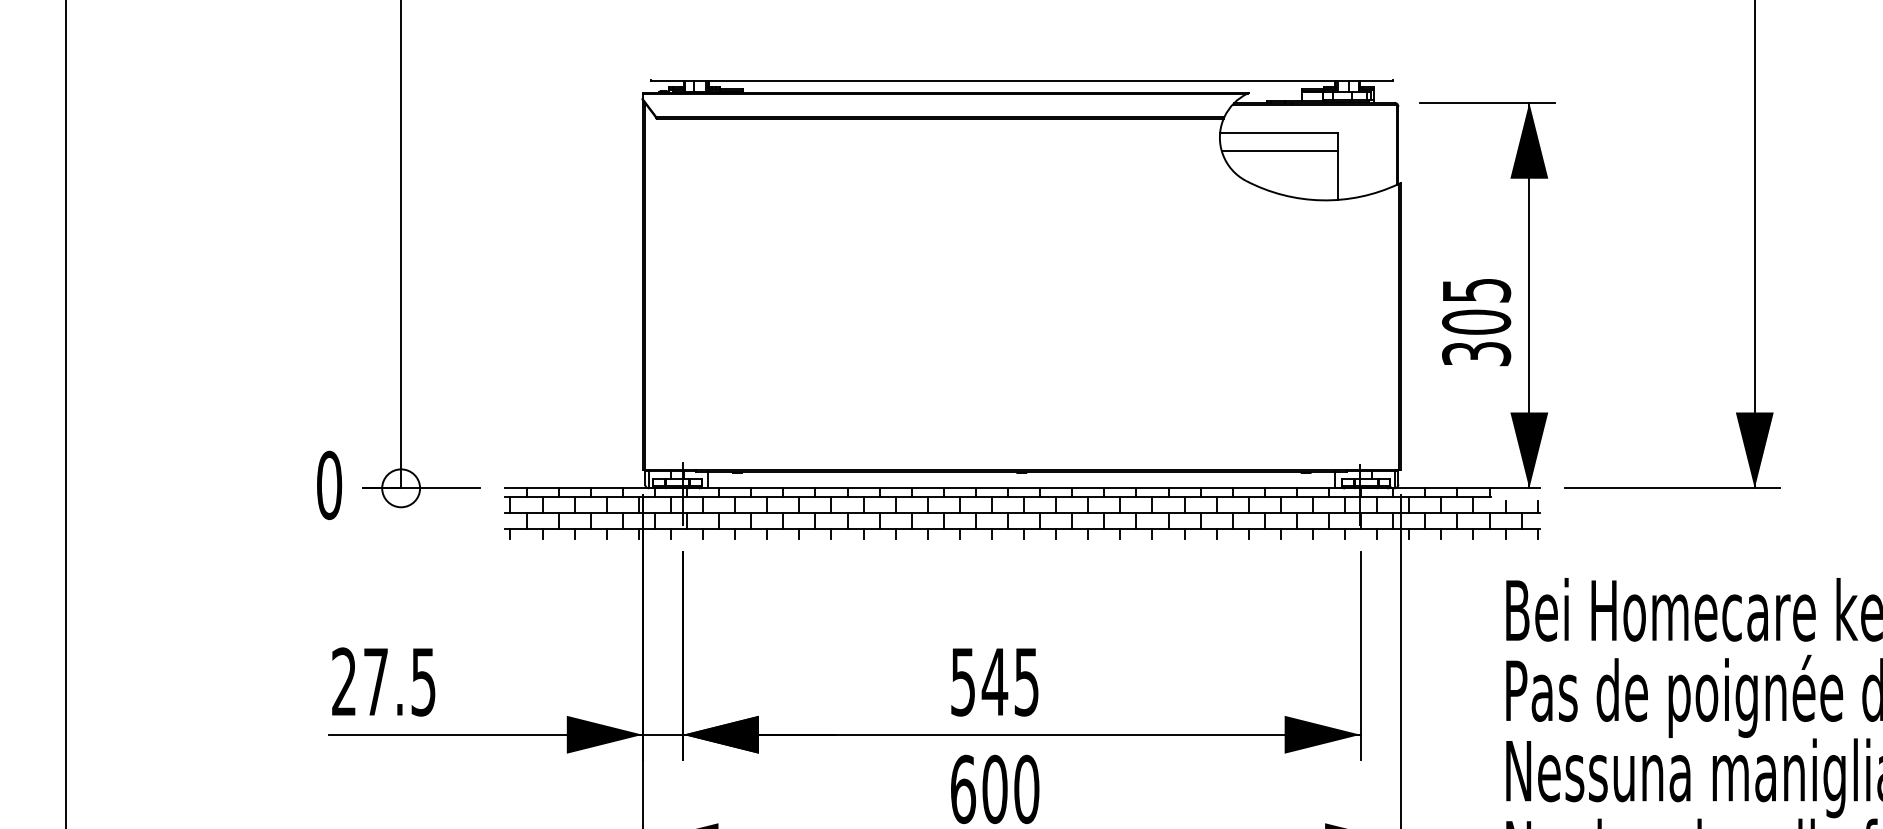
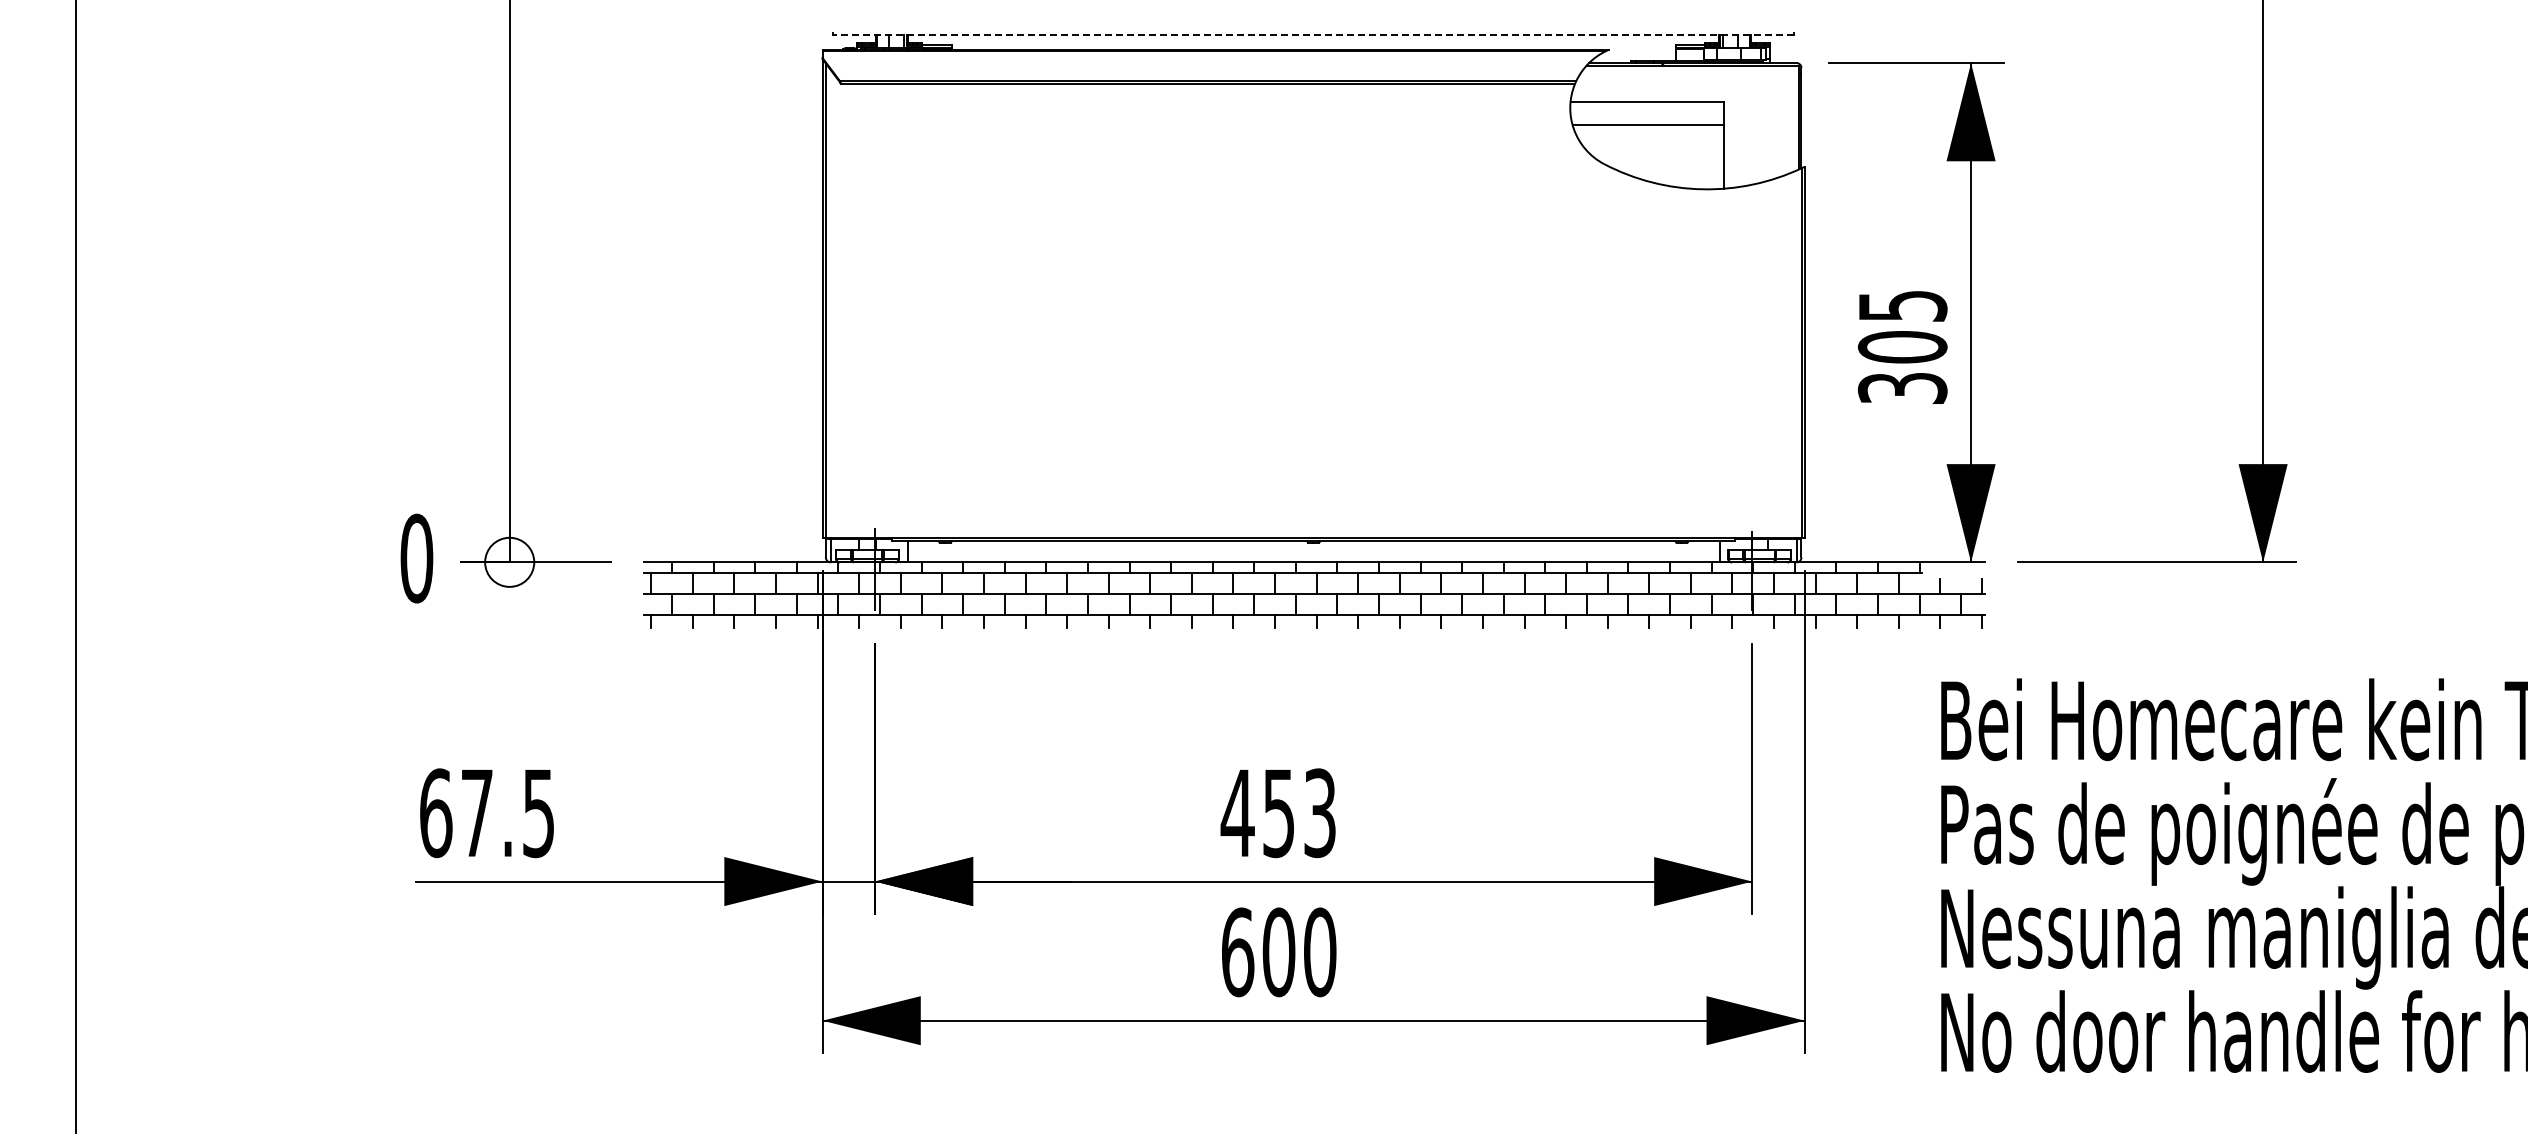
line: (1021, 81) -> (1313, 35), solid -> dashed
text: (344, 682) -> (436, 813), 27.5 -> 67.5
text: (993, 682) -> (1277, 813), 545 -> 453

